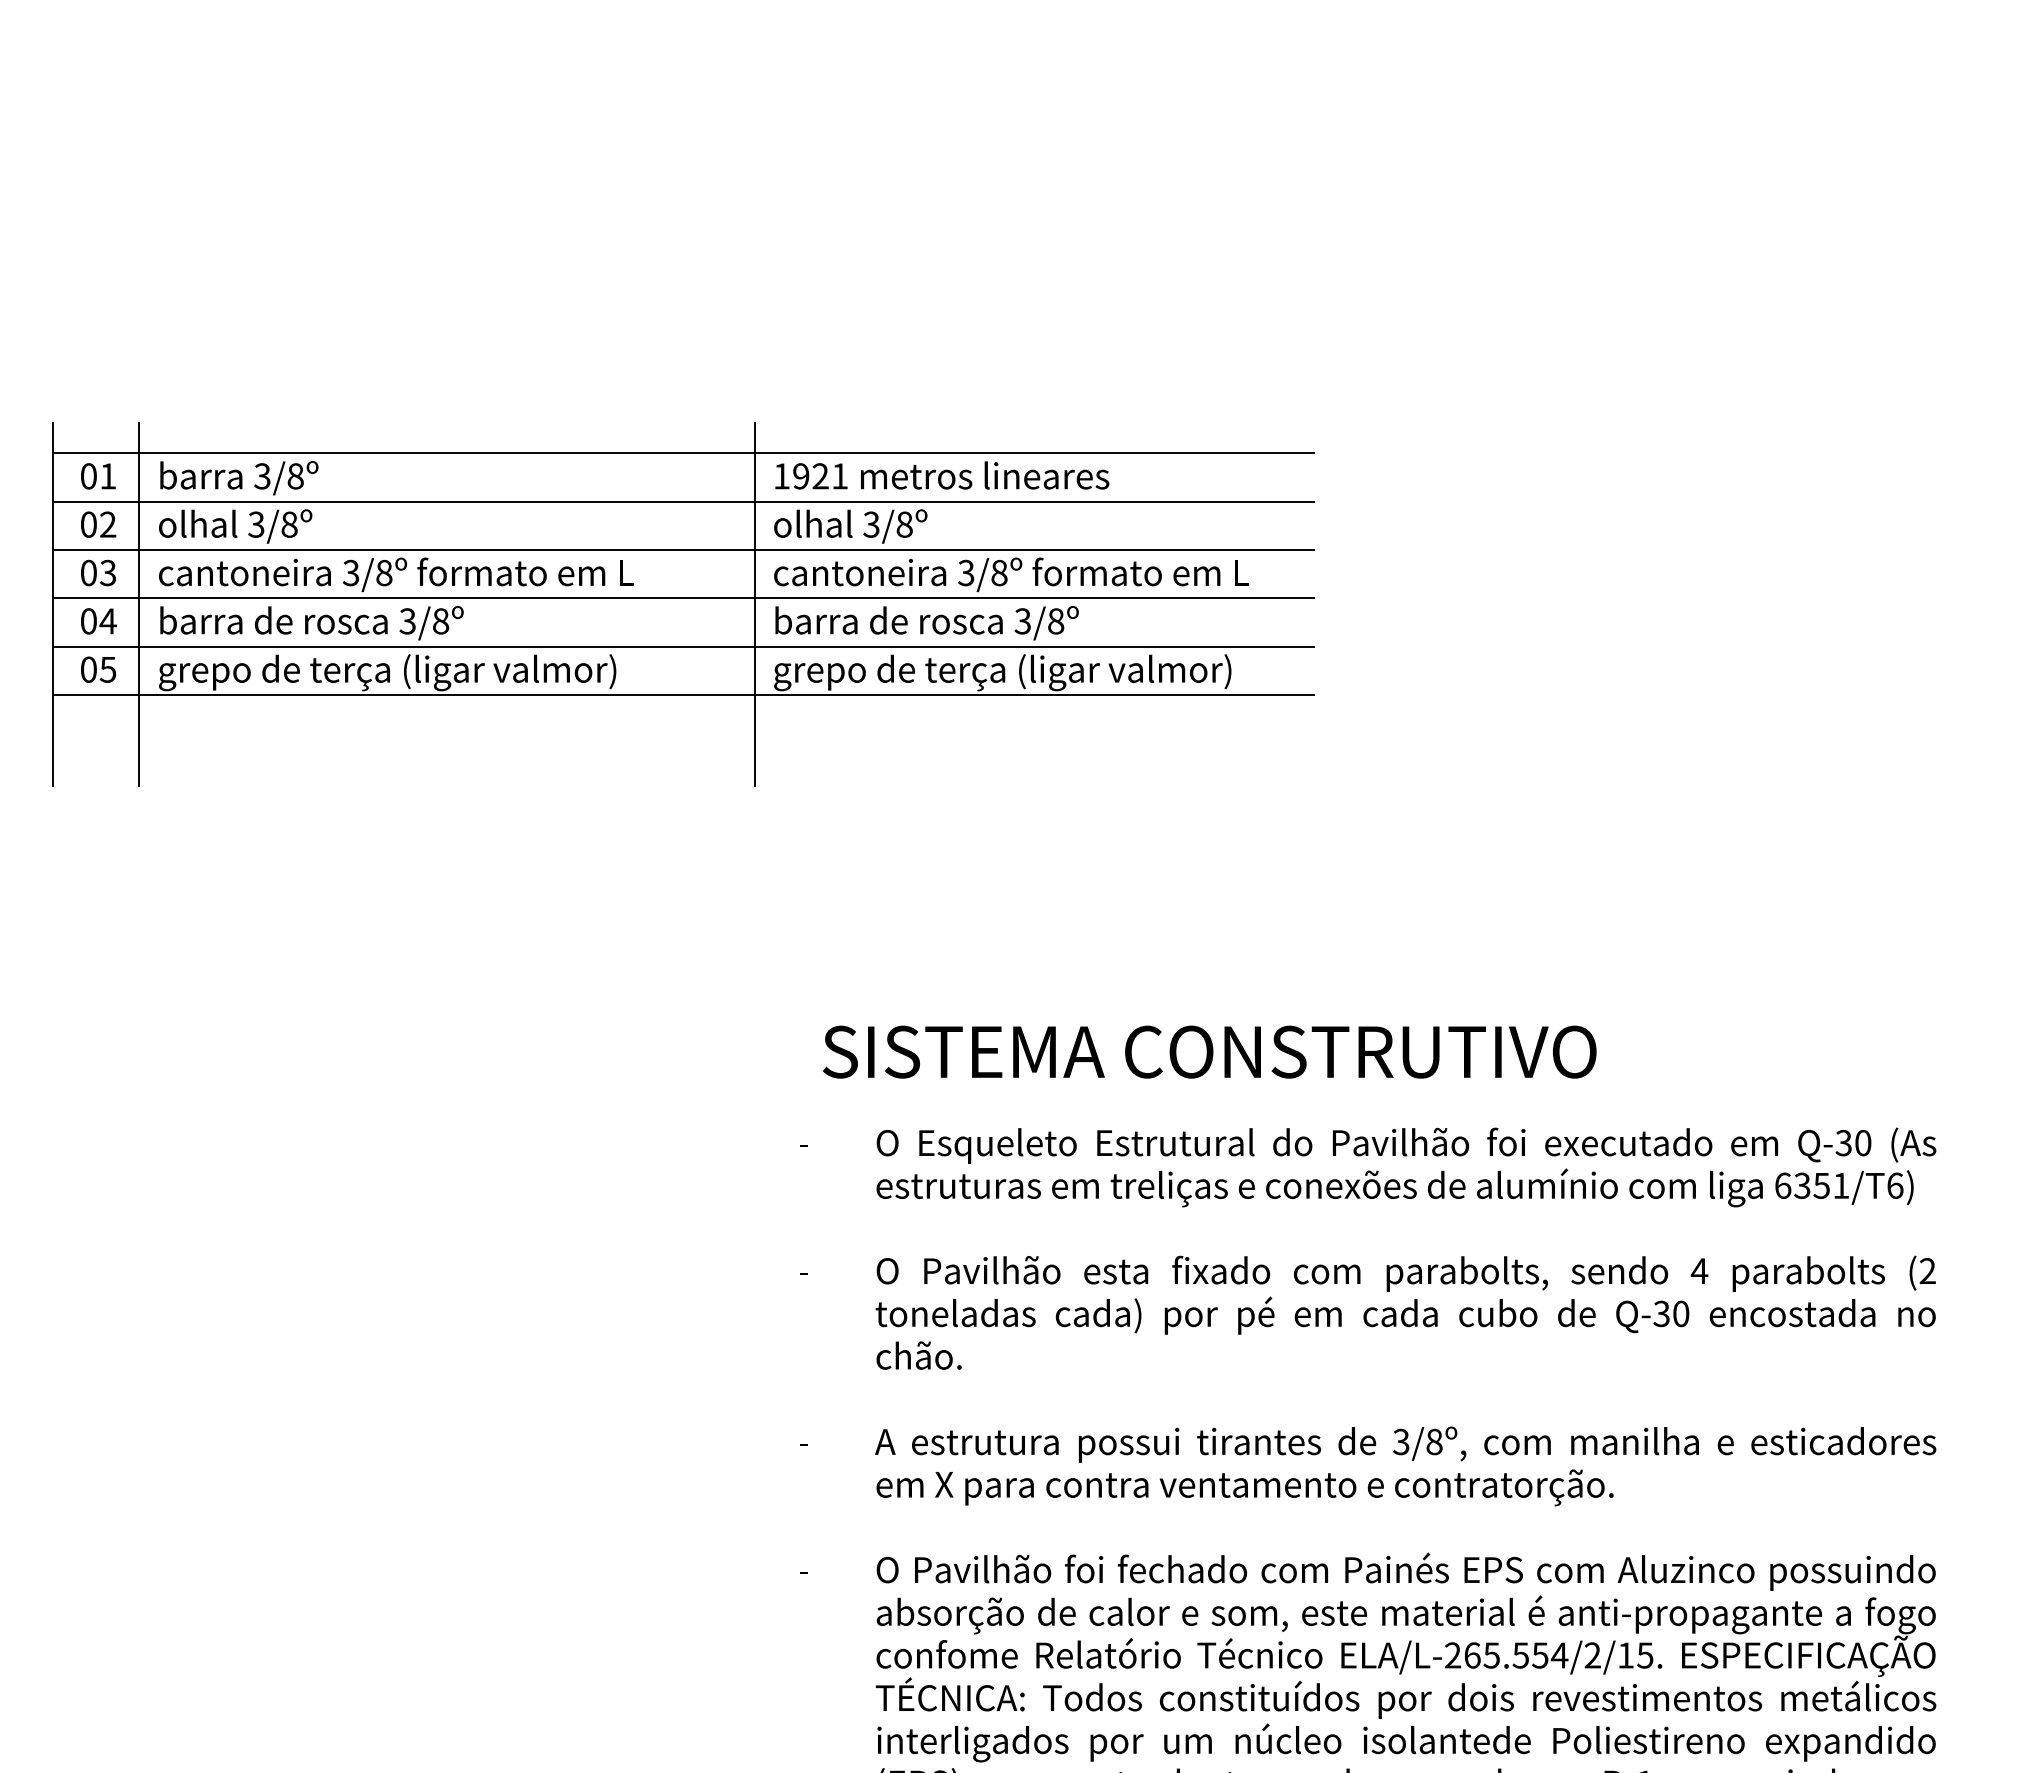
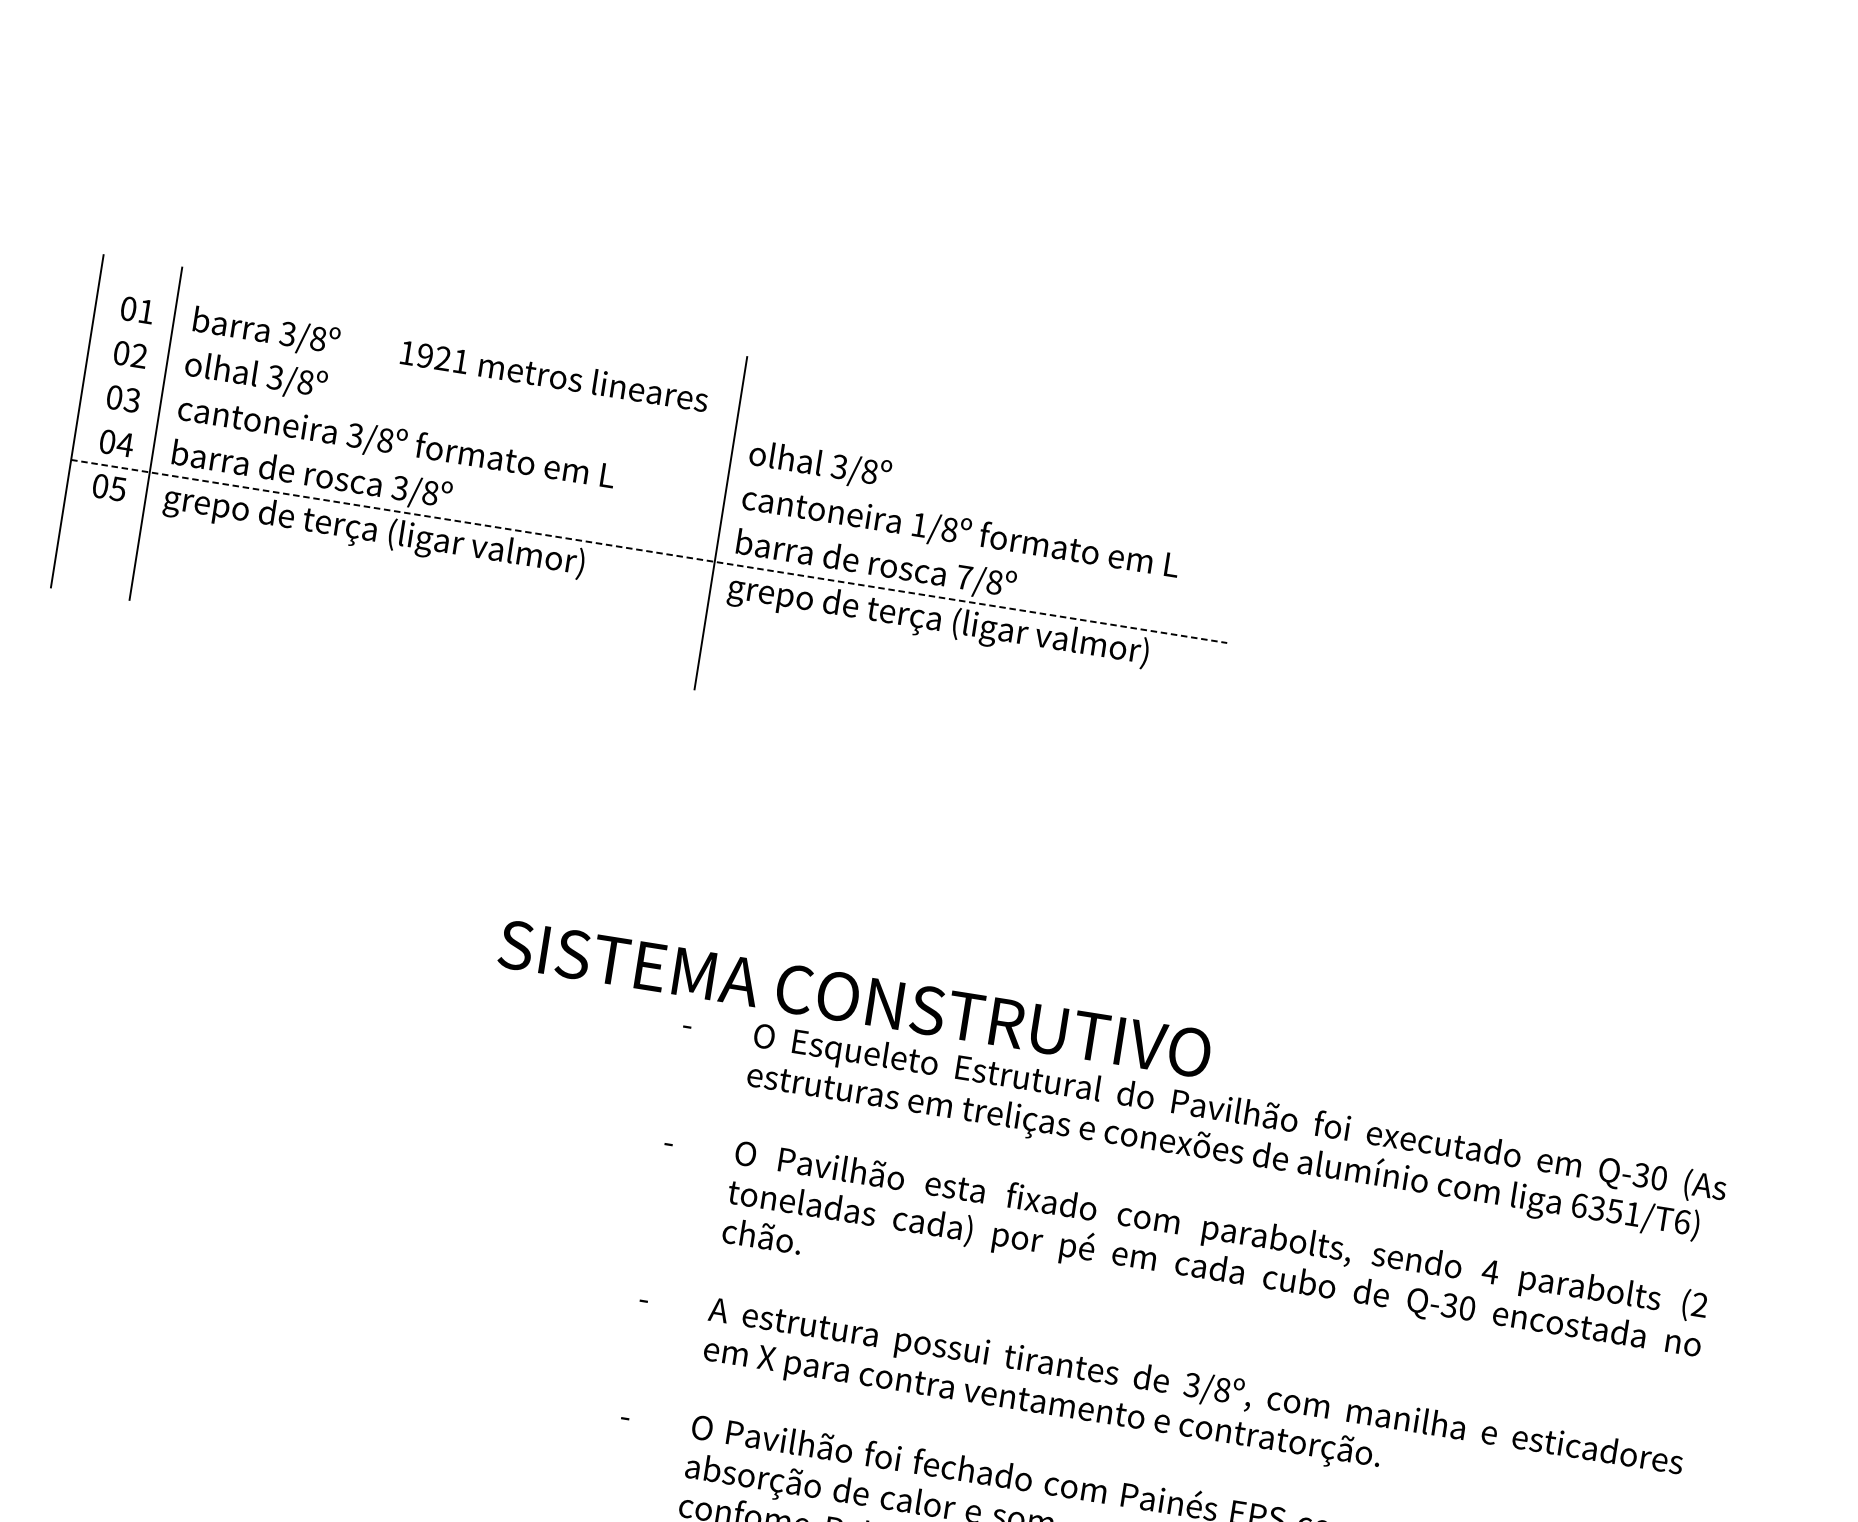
line: (683, 453) -> (677, 374), removed
text: (942, 475) -> (554, 375), moved
line: (683, 501) -> (670, 418), removed
line: (683, 549) -> (663, 462), removed
text: (966, 572) -> (919, 524), 3/8º -> 1/8º
line: (683, 598) -> (656, 507), removed
text: (1022, 621) -> (963, 577), 3/8º -> 7/8º
line: (683, 646) -> (649, 551), solid -> dashed
line: (683, 695) -> (642, 596), removed
text: (1209, 1051) -> (854, 998), moved

